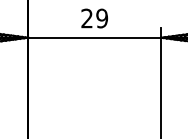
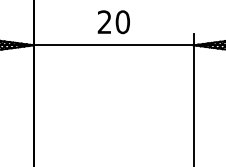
text: (102, 18) -> (123, 22), 29 -> 20

